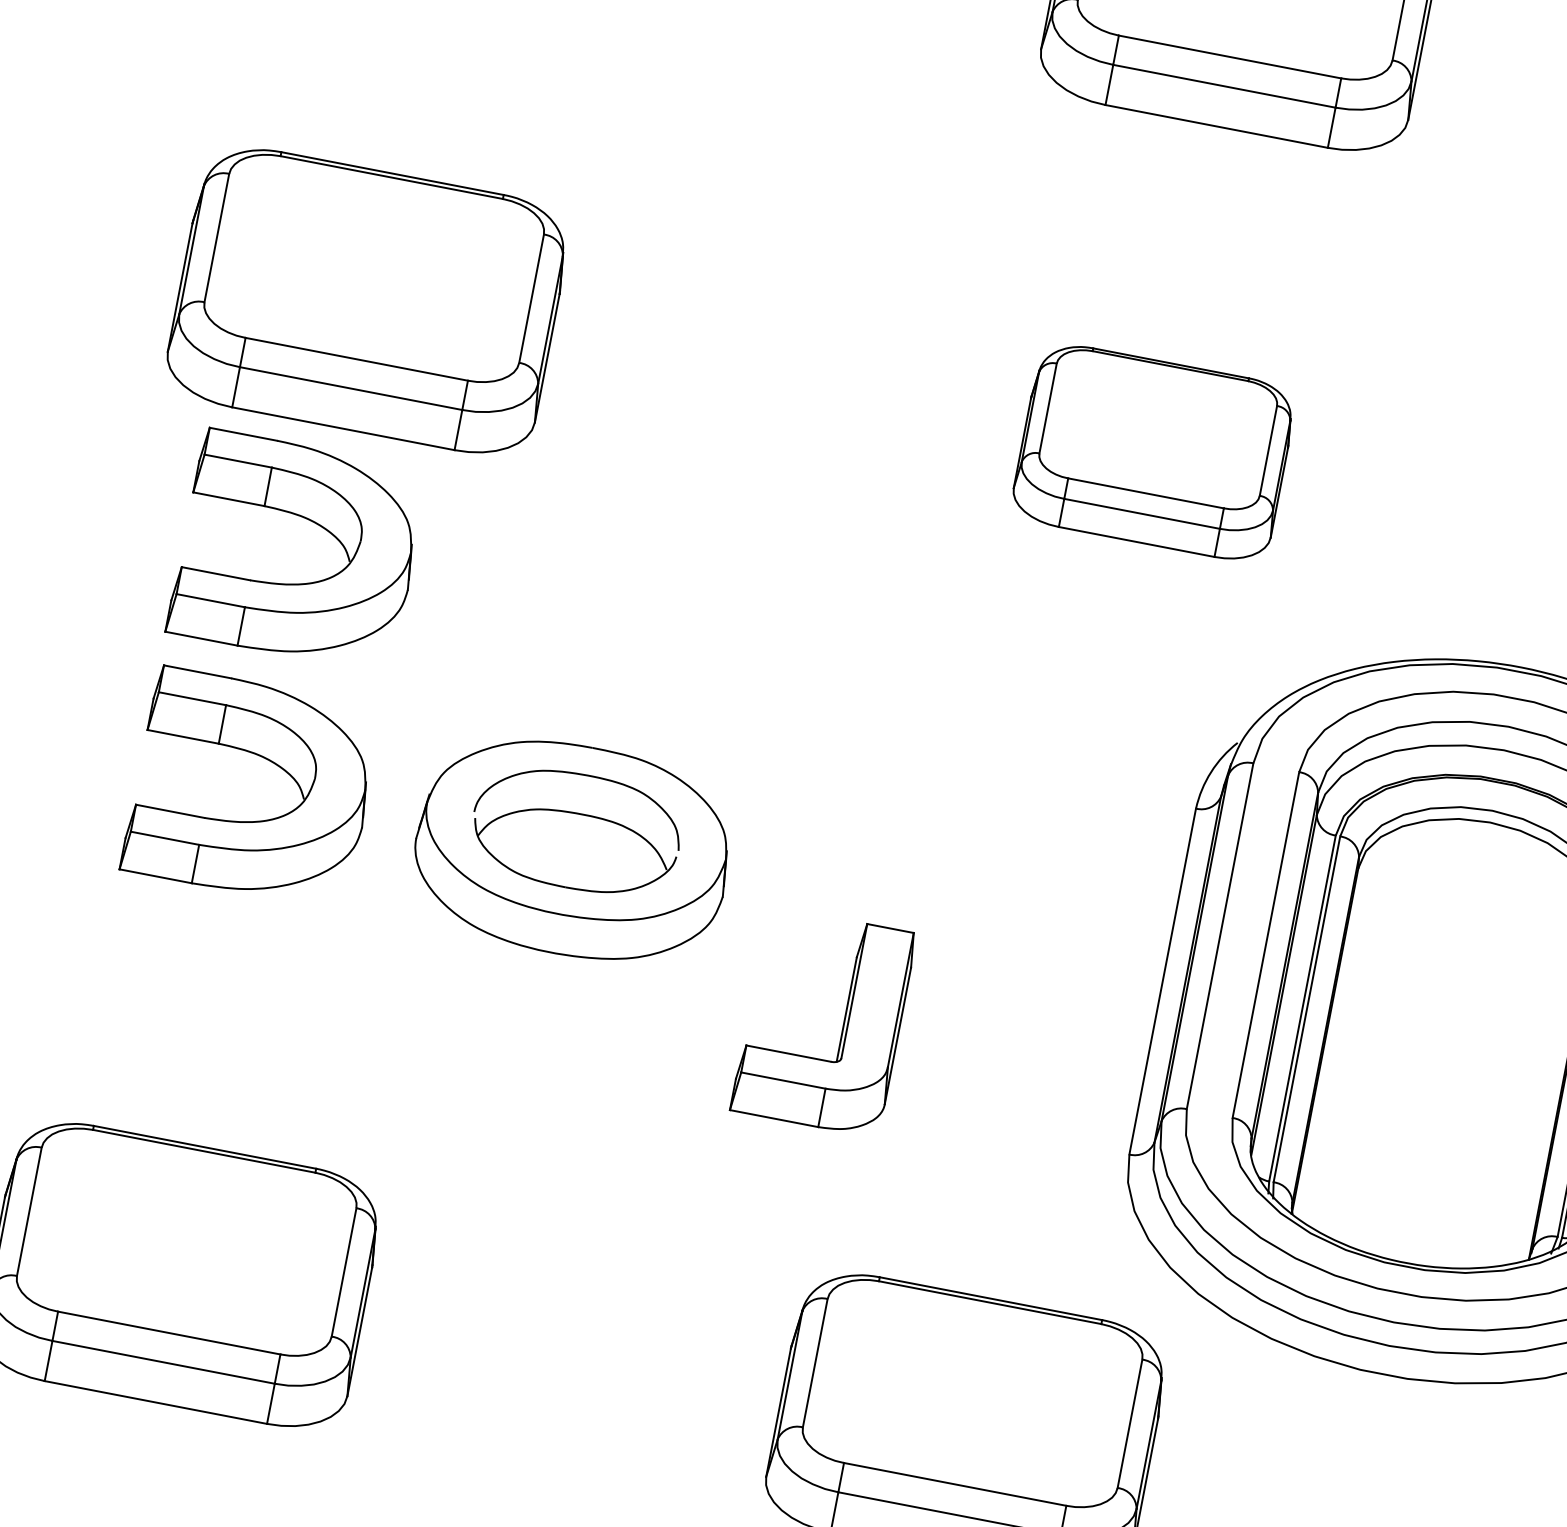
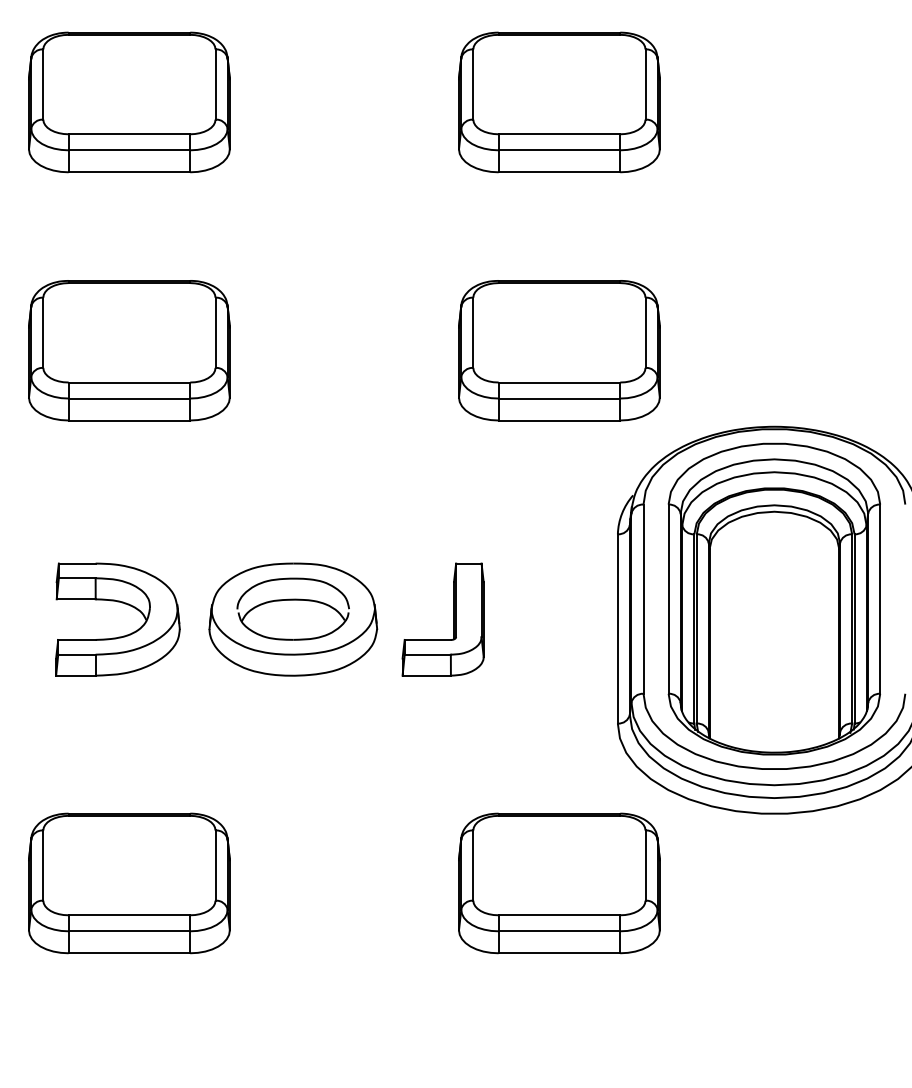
part: (1154, 452) -> (559, 350), size x1.43
part: (312, 523) -> (122, 473), removed
part: (842, 1025) -> (453, 619), moved

